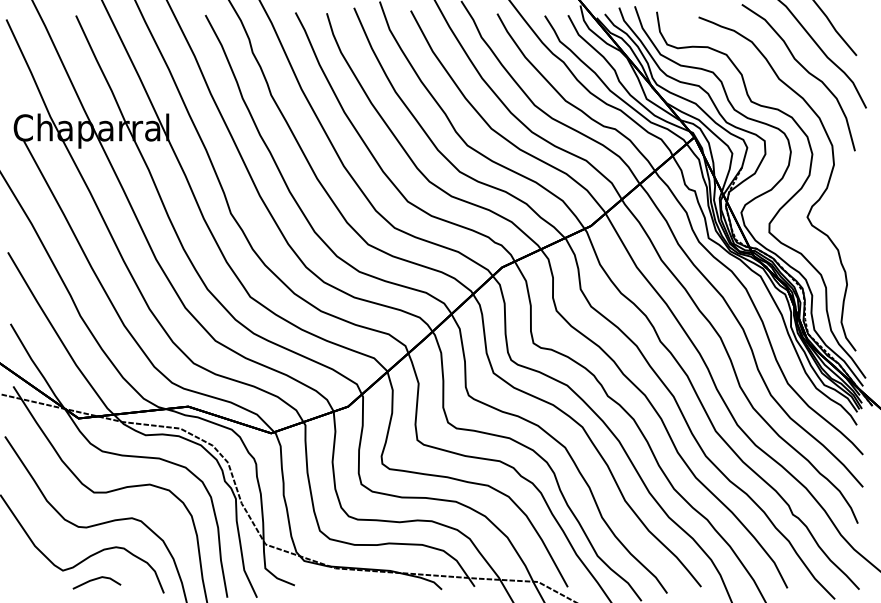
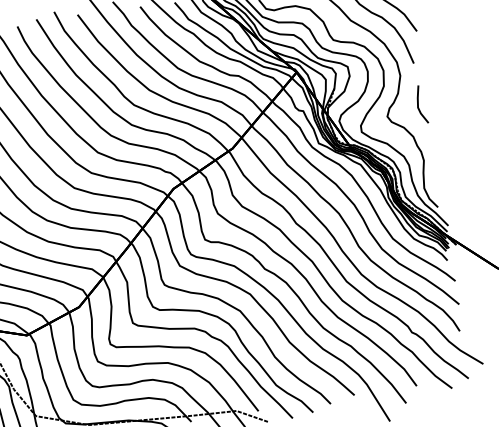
line: (852, 208) -> (418, 105), added

